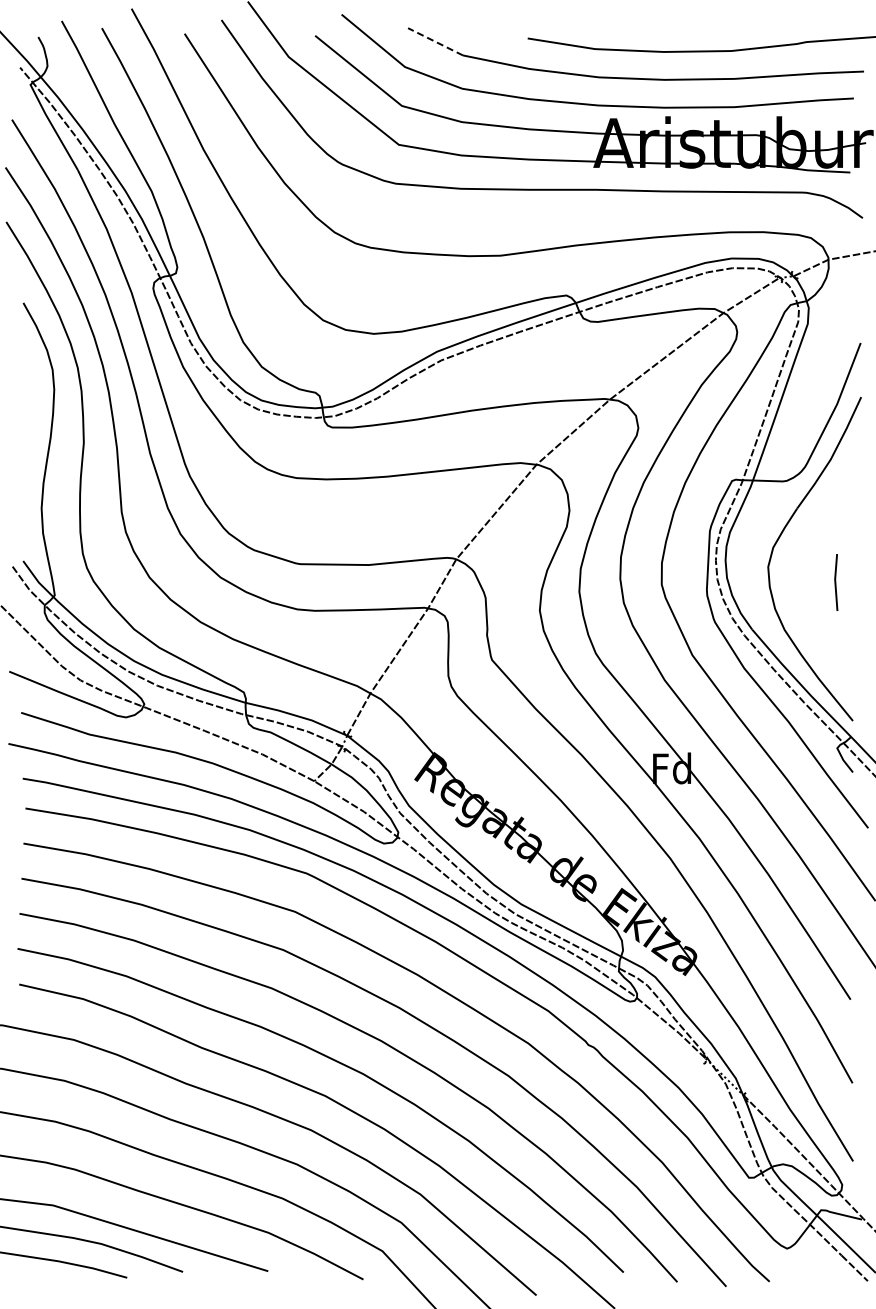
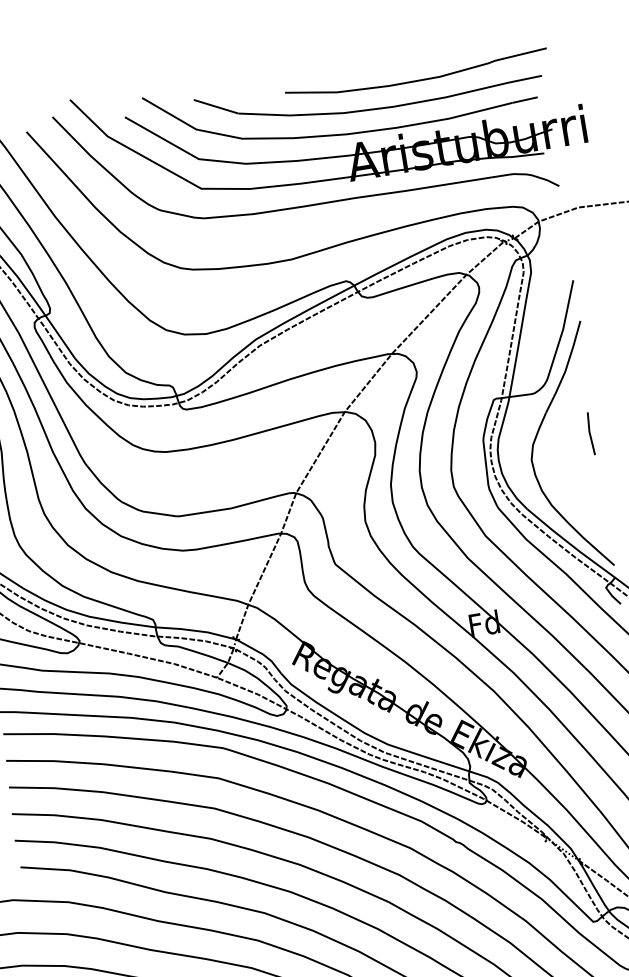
line: (435, 41) -> (216, 106), dashed -> solid
line: (836, 582) -> (590, 433), moved

